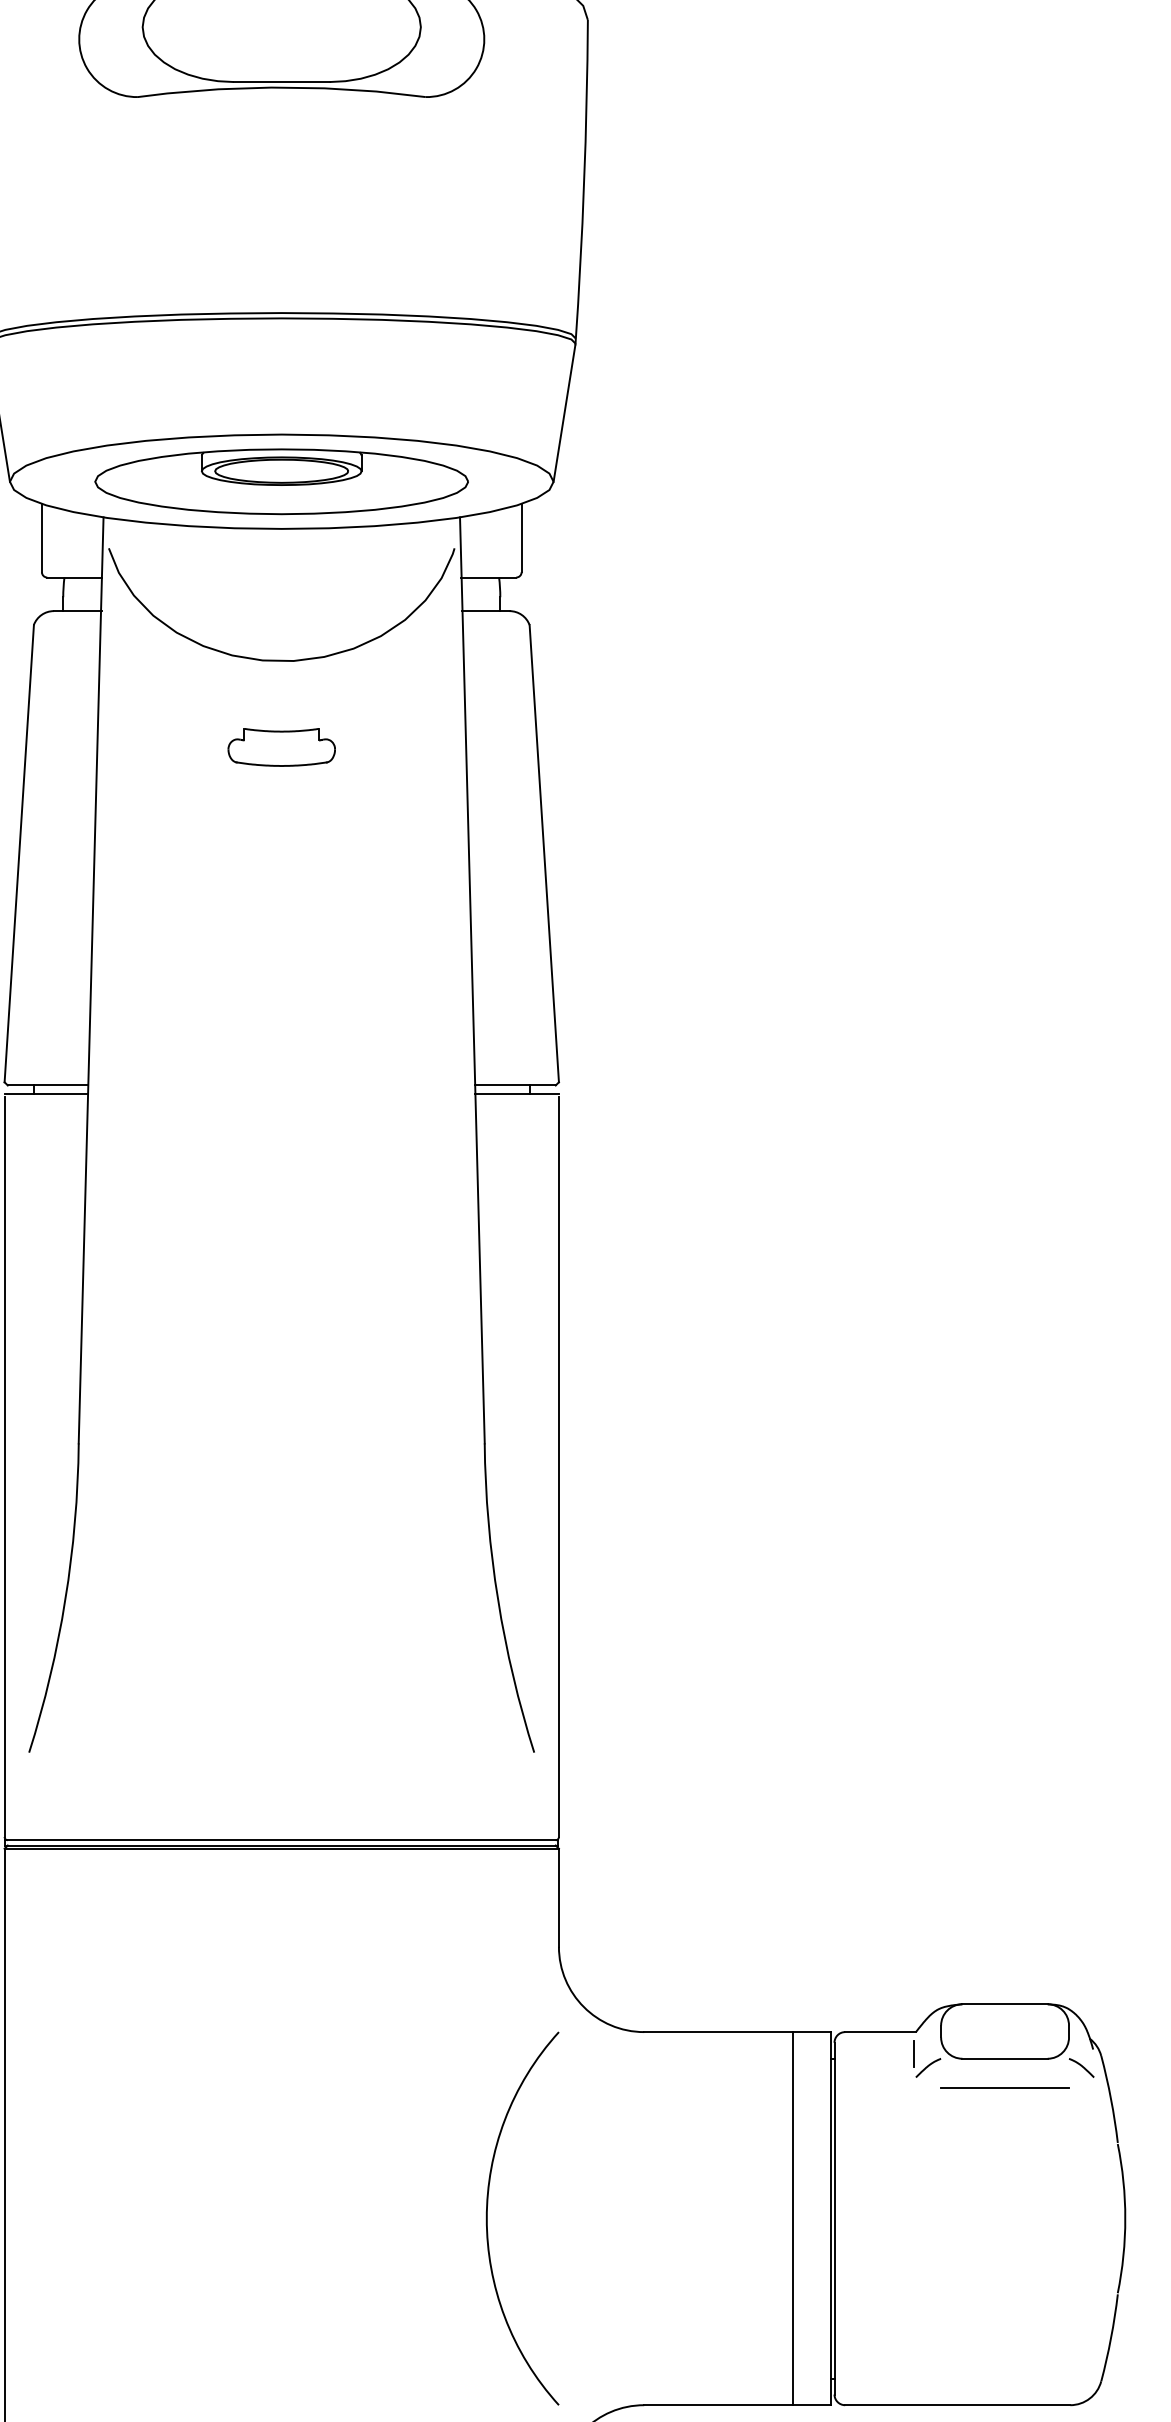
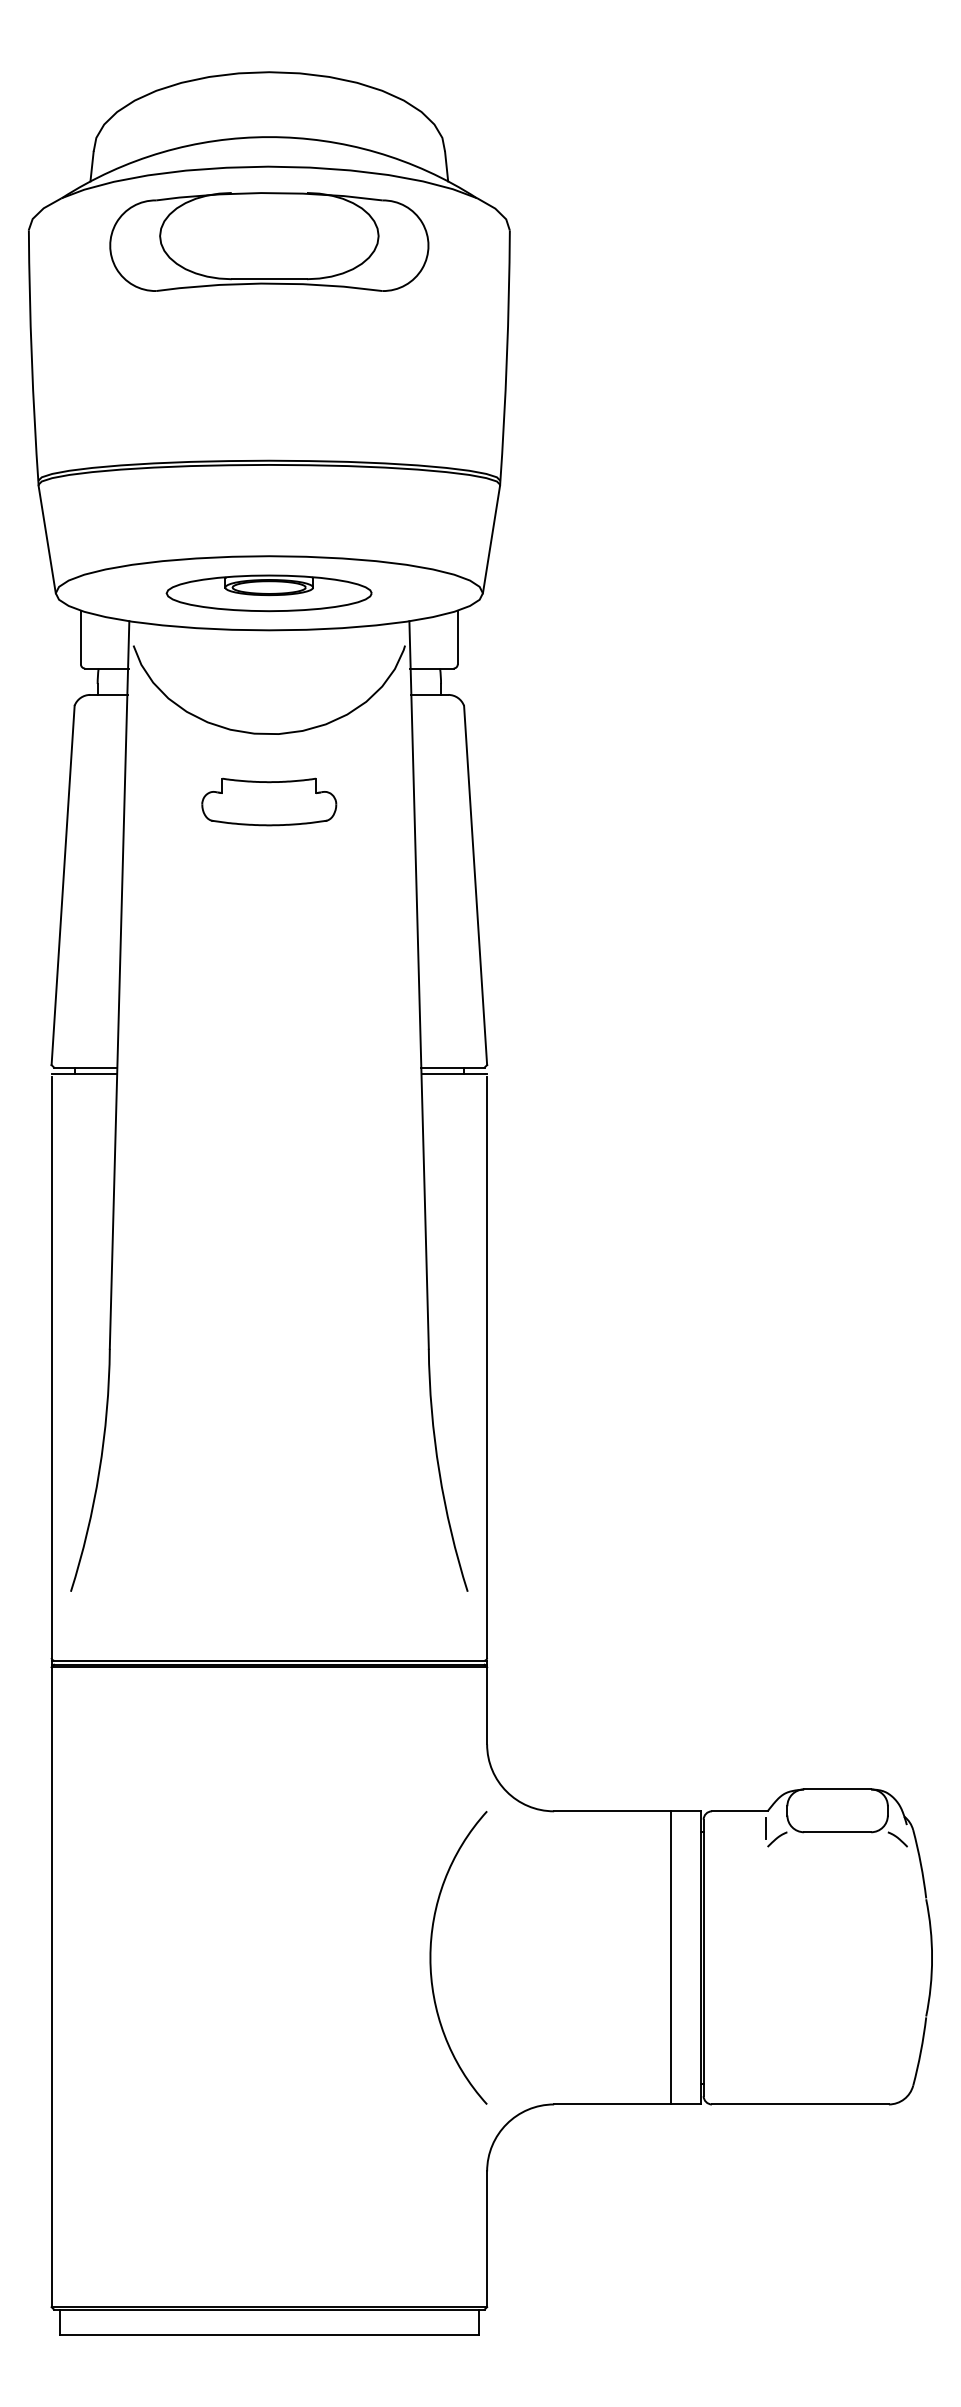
part: (280, 482) -> (268, 593), size x0.7
part: (281, 746) -> (269, 801), size x1.6
line: (1004, 2088) -> (837, 1855), removed

